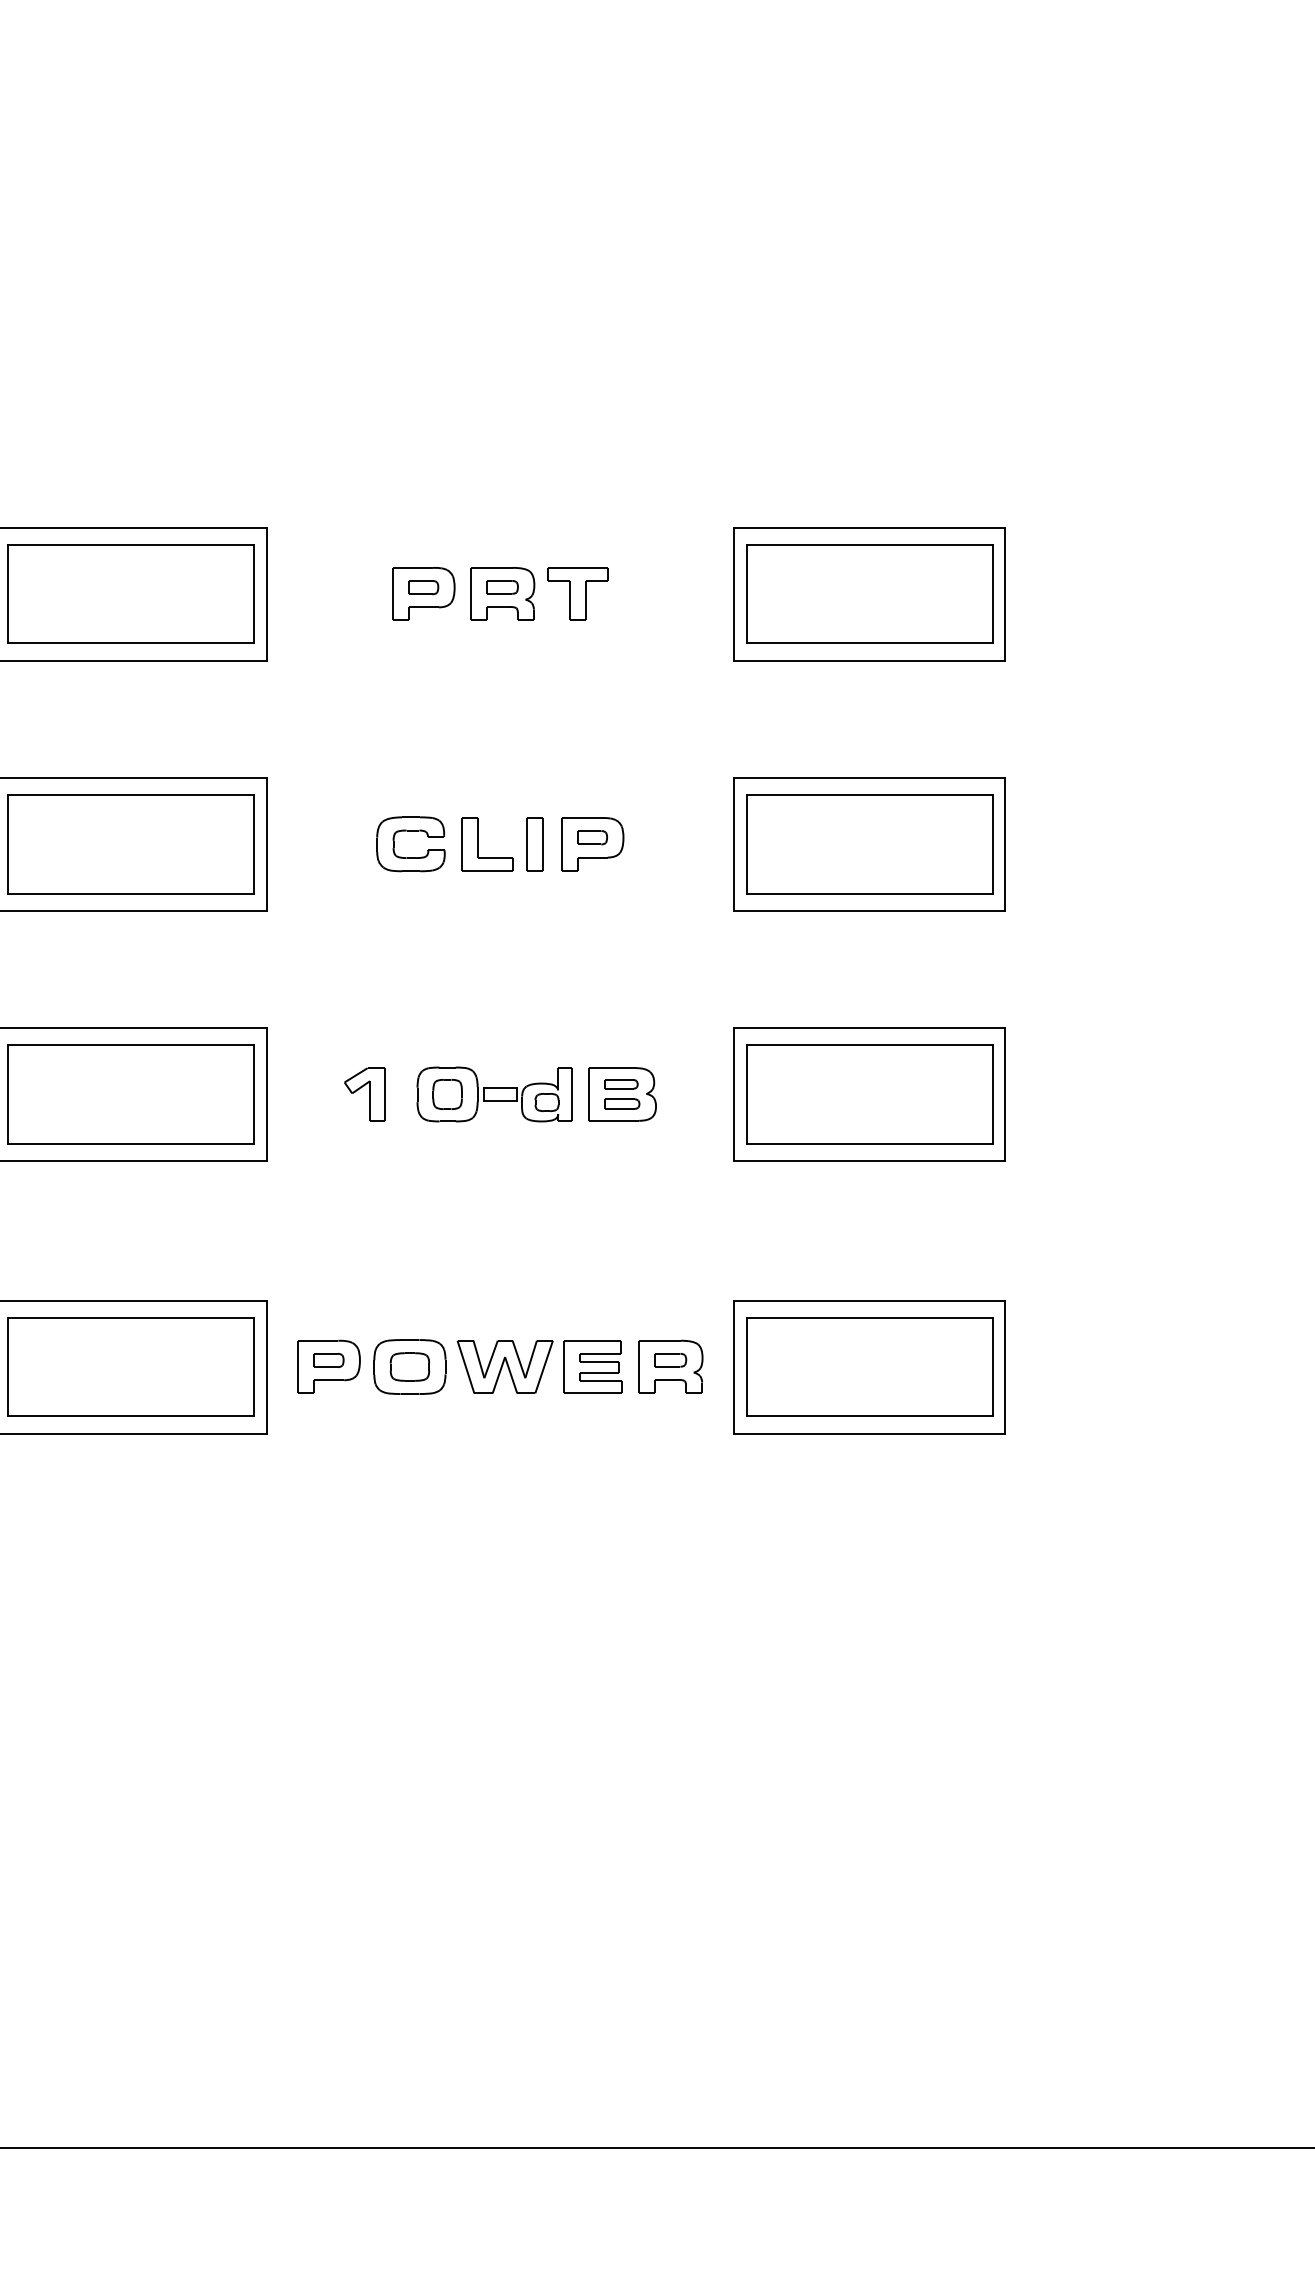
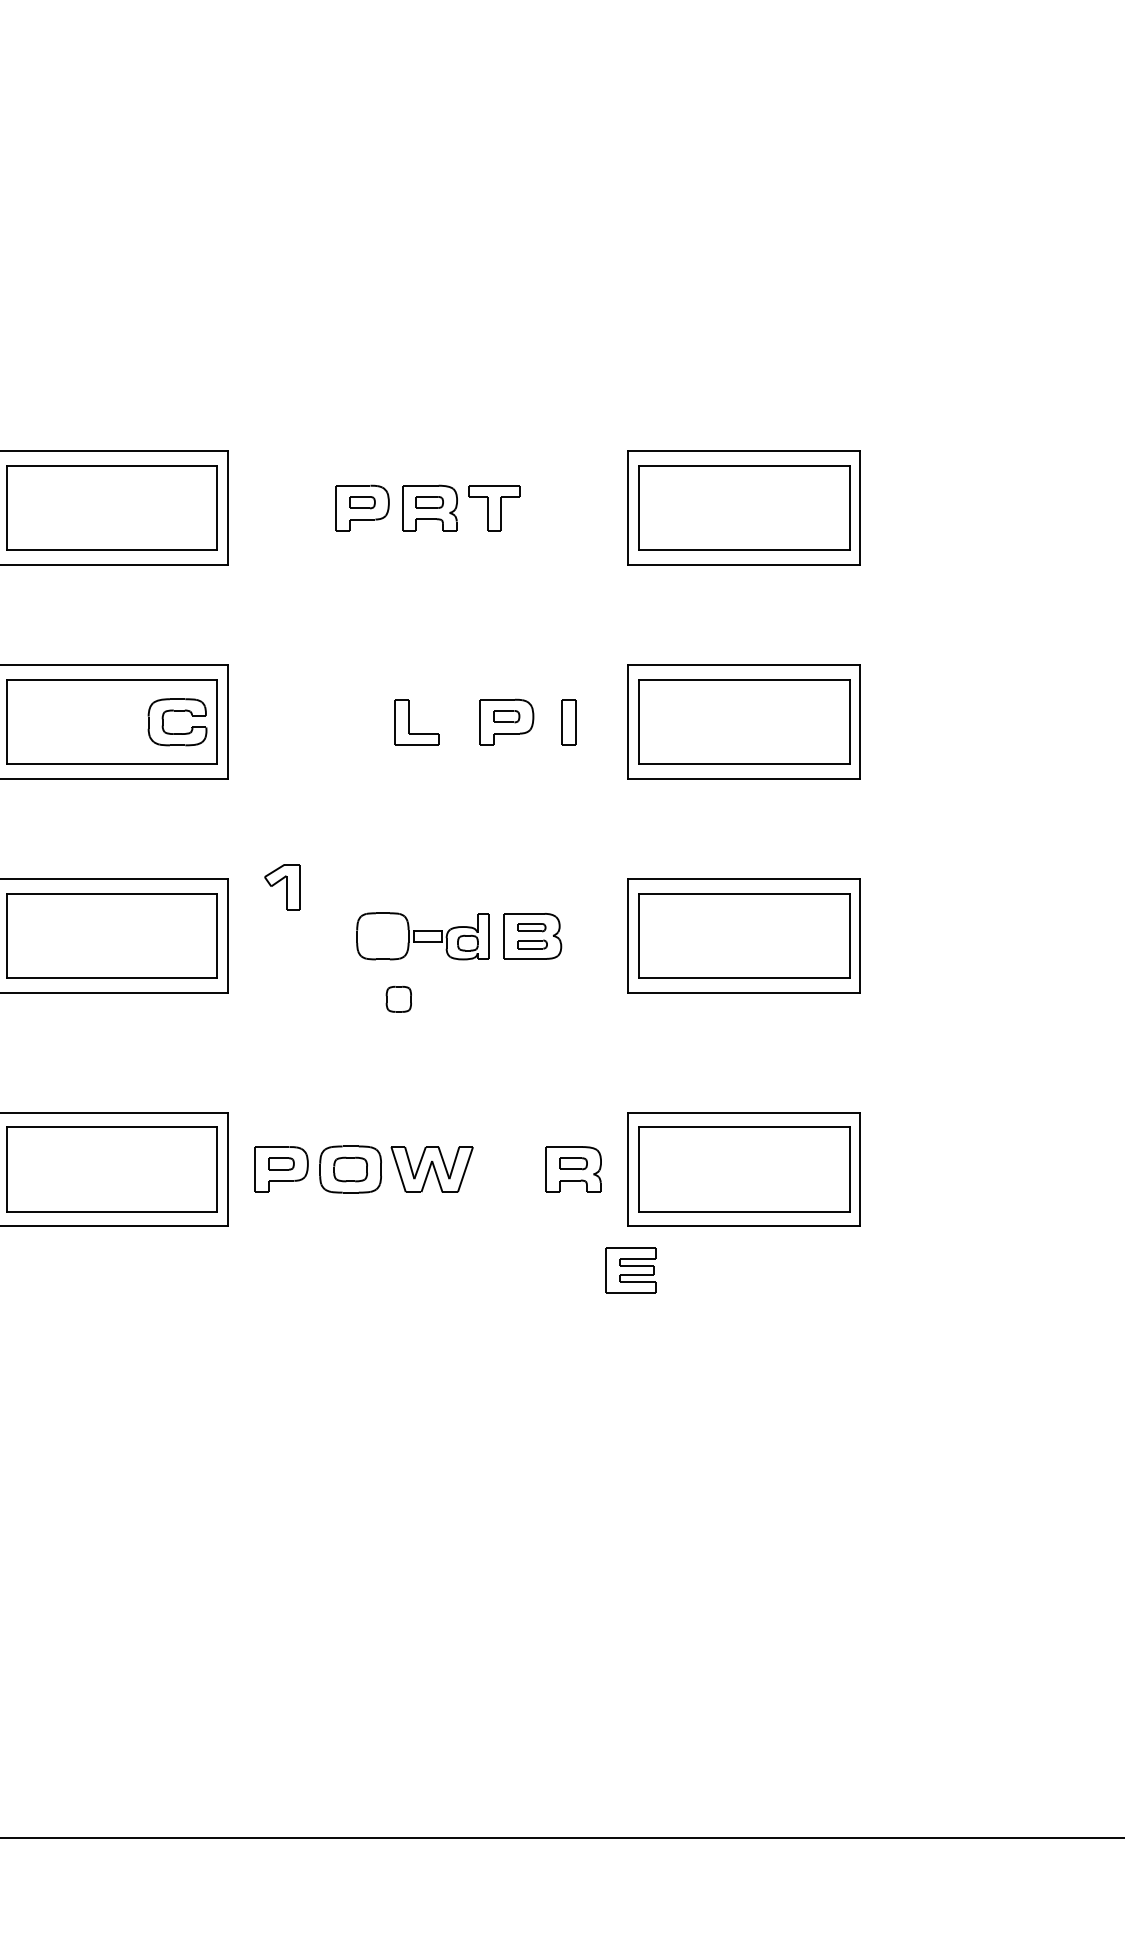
part: (410, 831) -> (177, 711), moved
part: (534, 844) -> (568, 722), moved
part: (365, 1094) -> (282, 887), moved
part: (447, 1094) -> (398, 999), moved
part: (592, 1366) -> (630, 1270), moved

